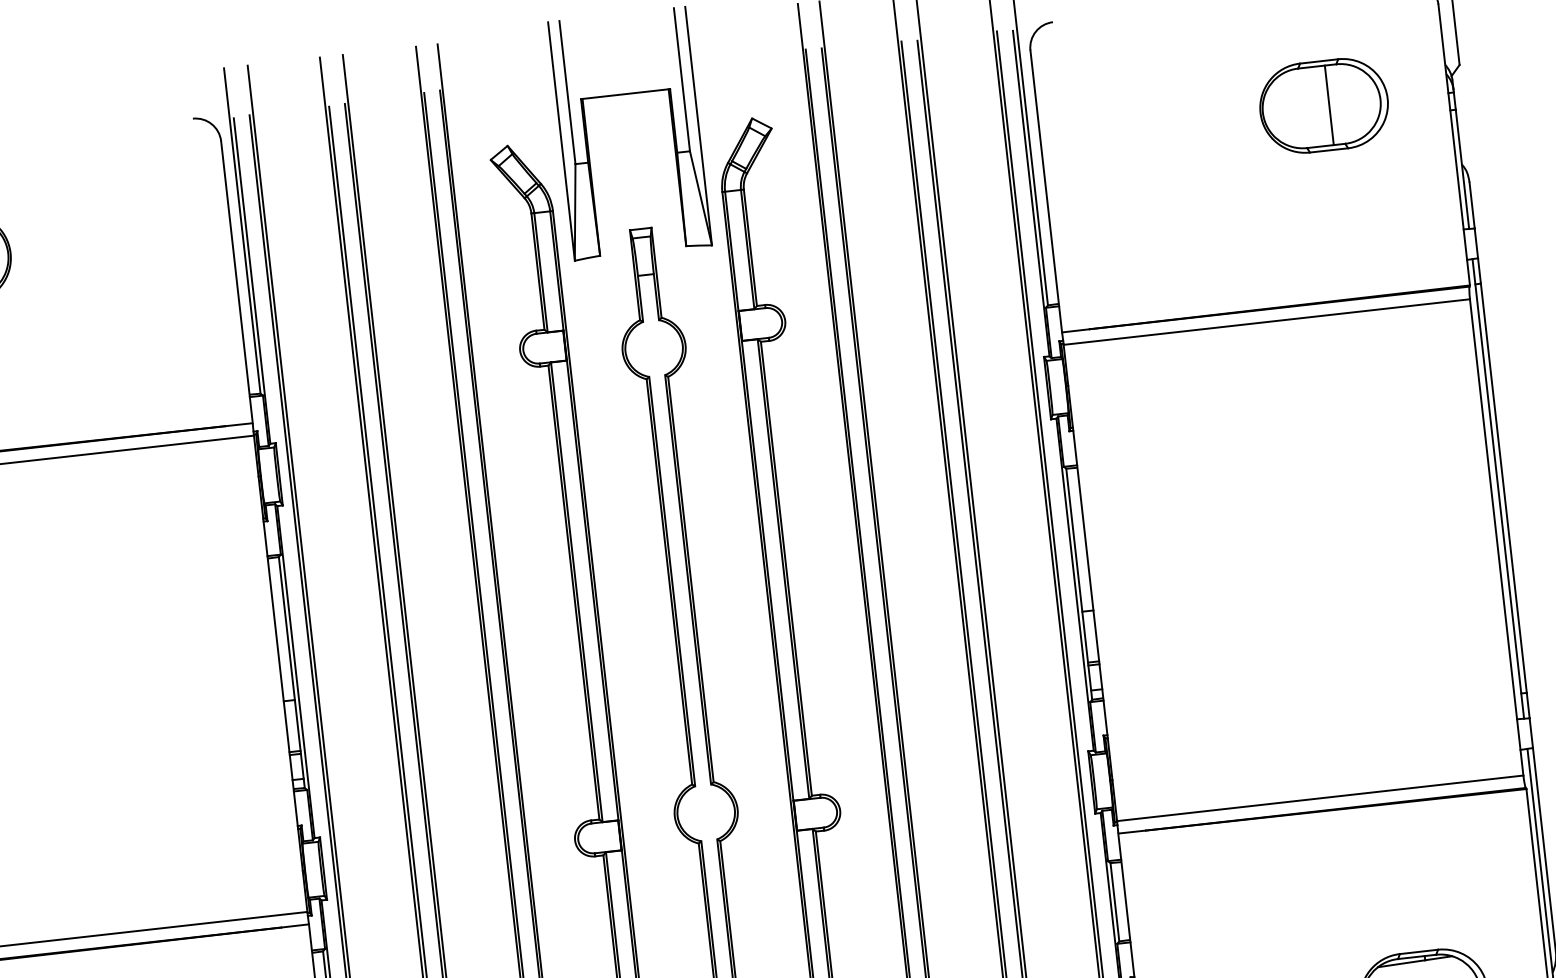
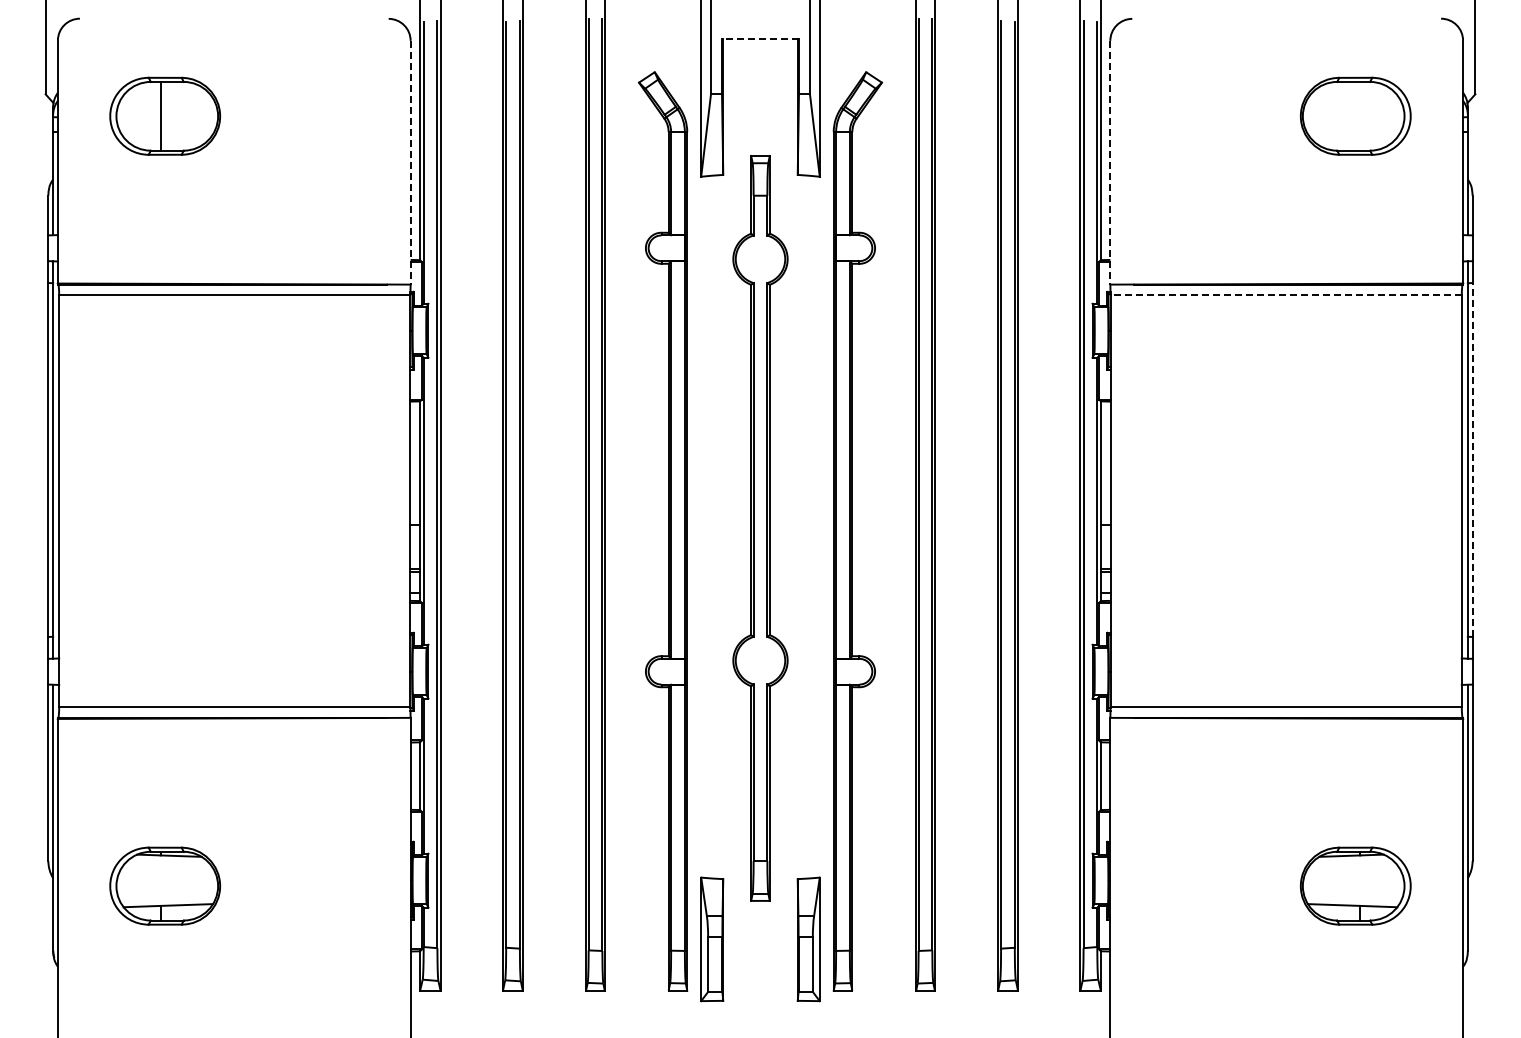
line: (625, 94) -> (760, 39), solid -> dashed
line: (1329, 104) -> (1360, 115), removed
line: (1046, 191) -> (1110, 162), solid -> dashed
line: (236, 281) -> (410, 162), solid -> dashed
line: (1267, 322) -> (1286, 295), solid -> dashed
line: (1503, 488) -> (1472, 460), solid -> dashed

